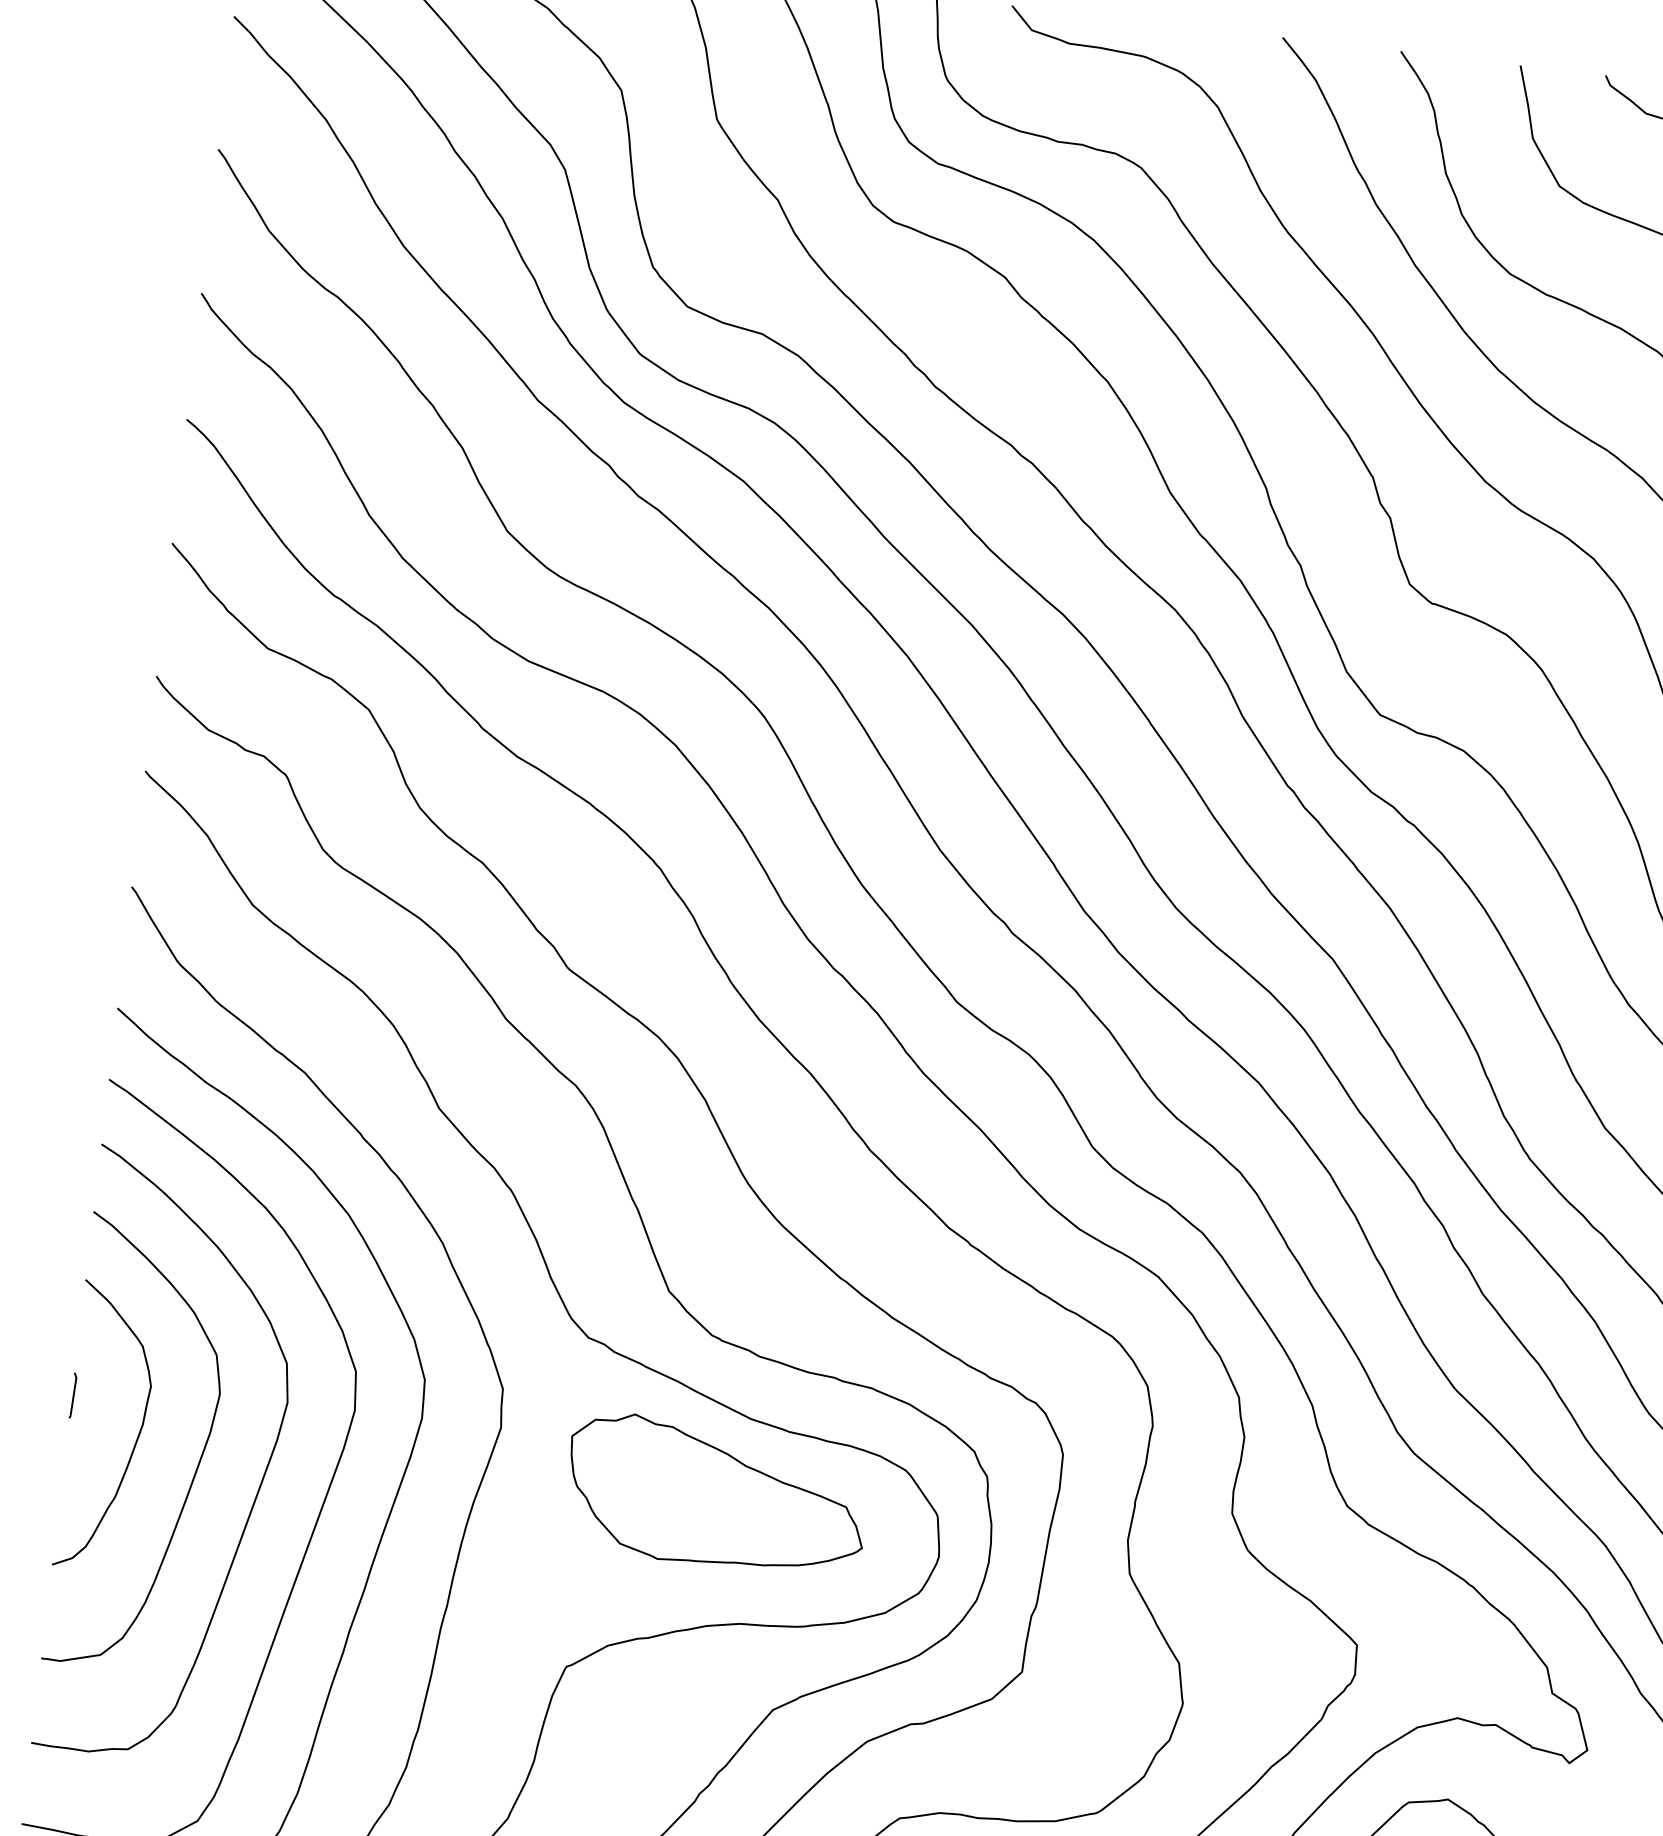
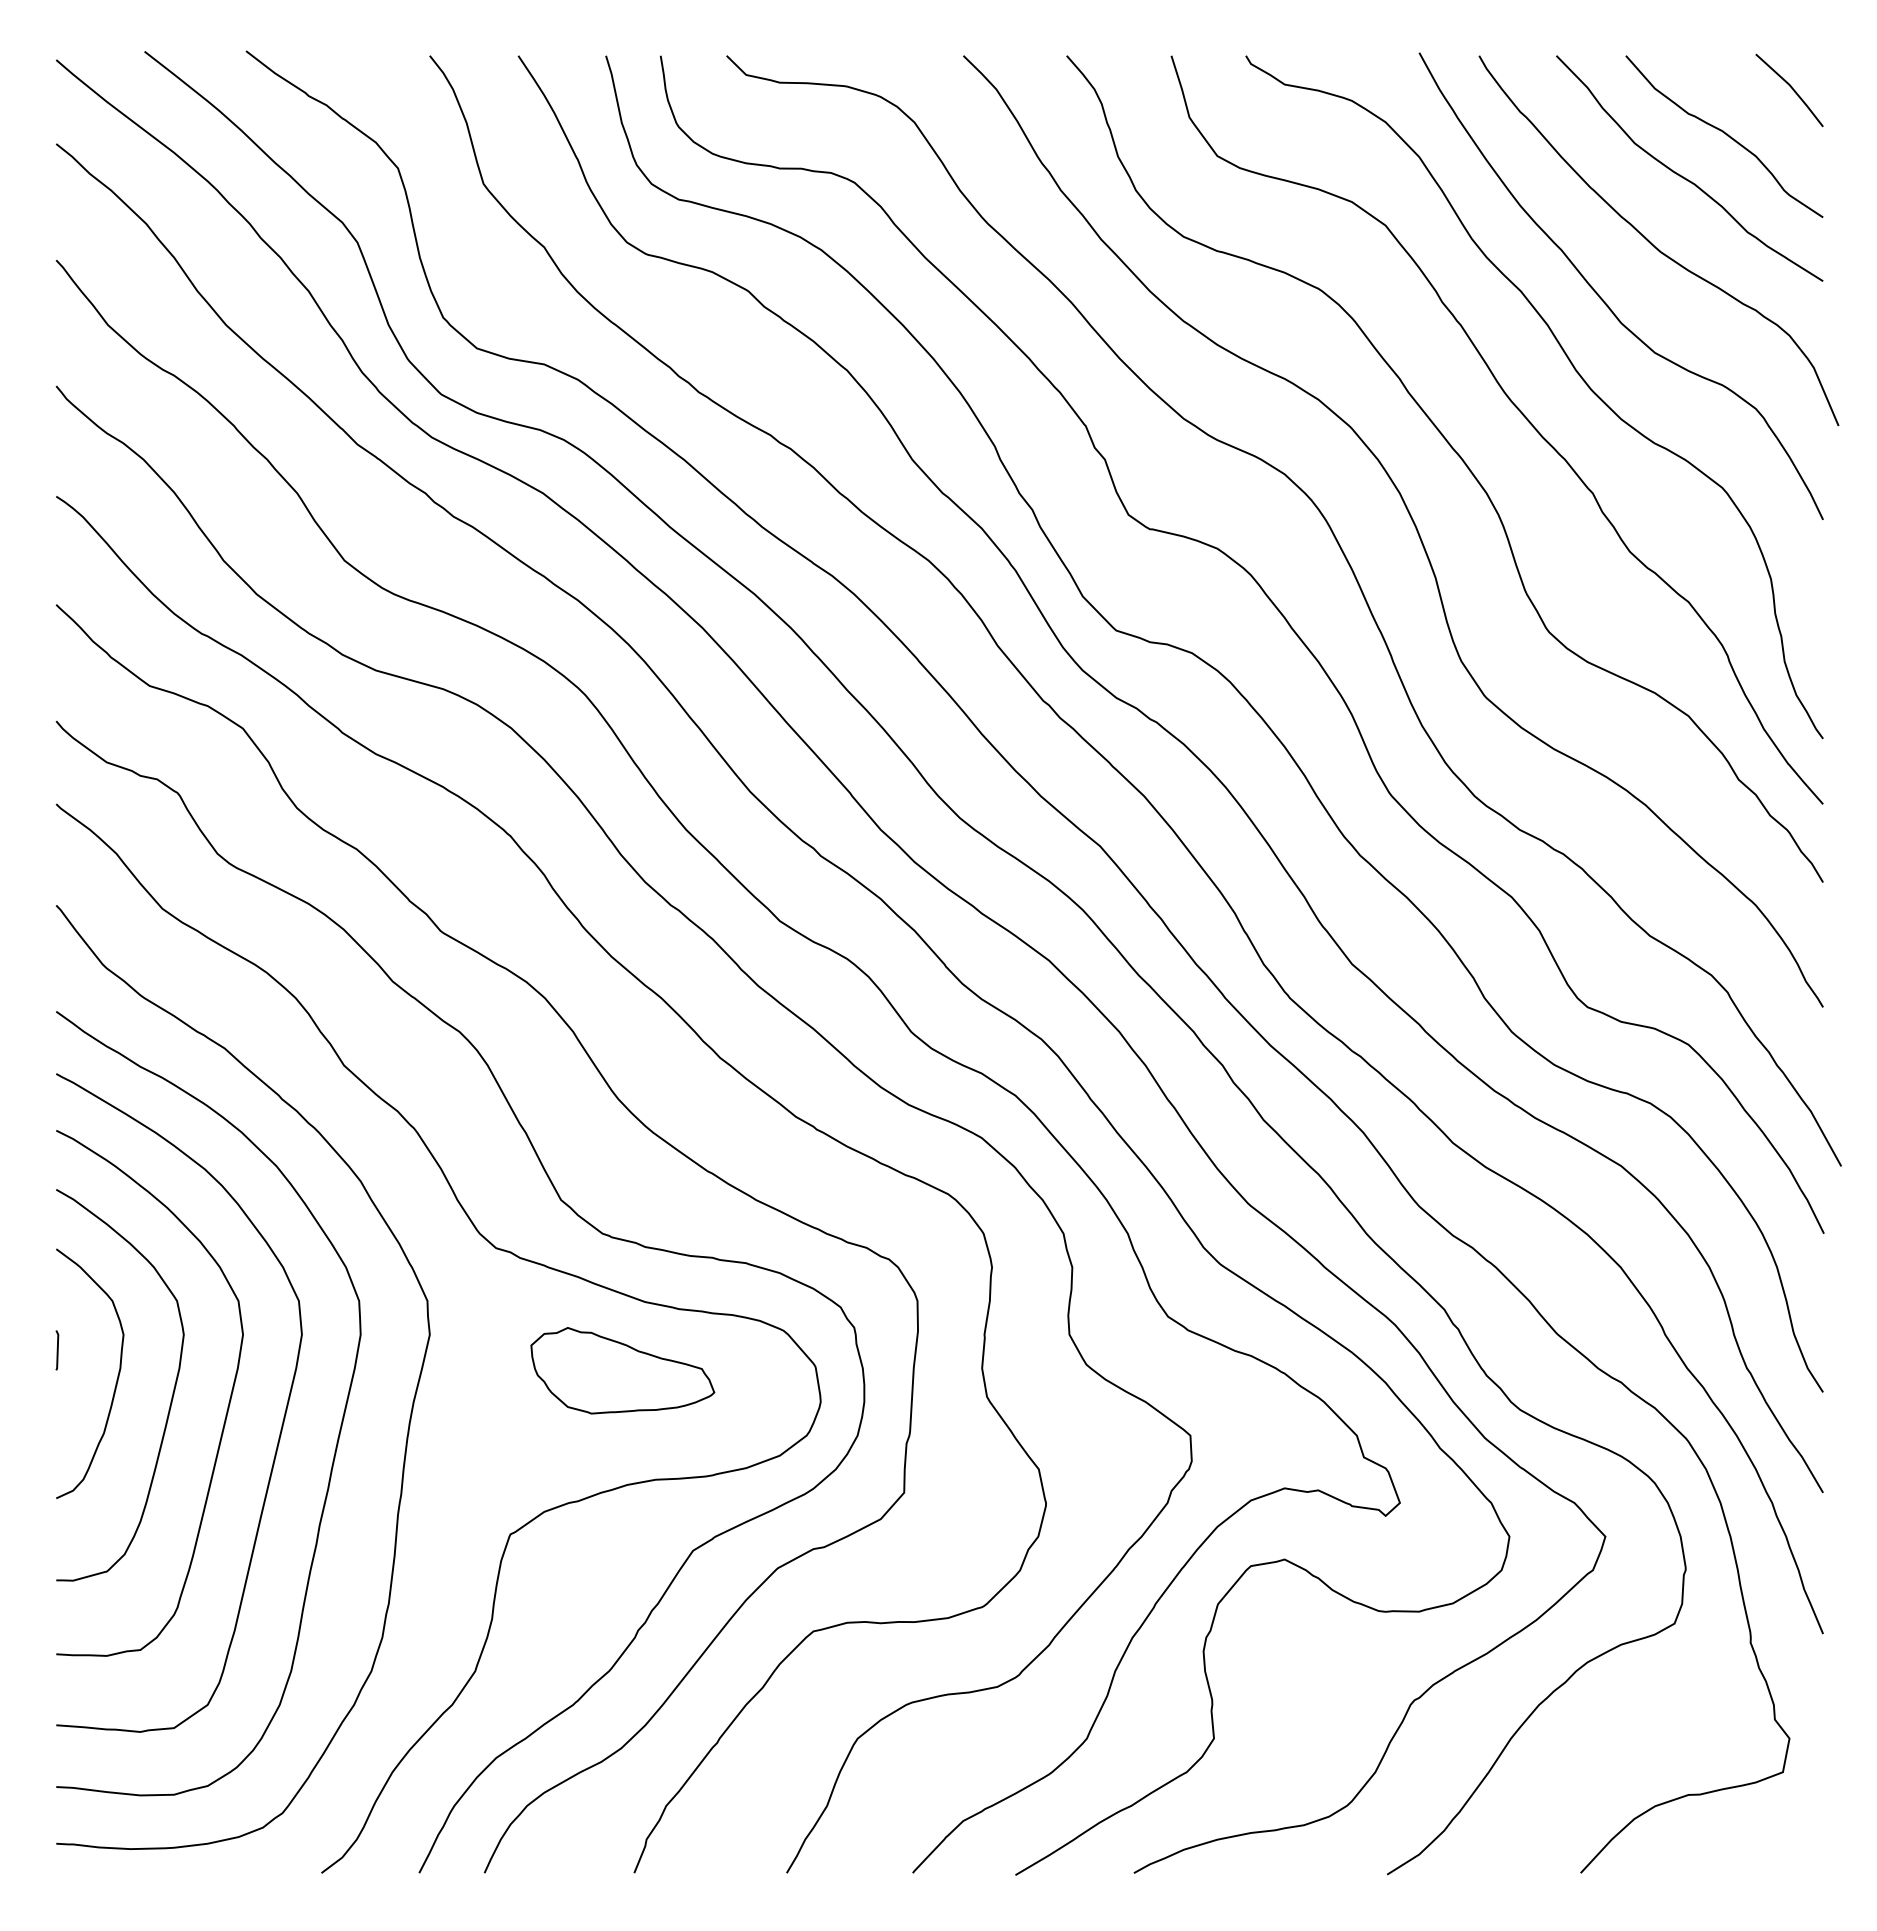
part: (716, 1494) -> (622, 1370), size x0.7

